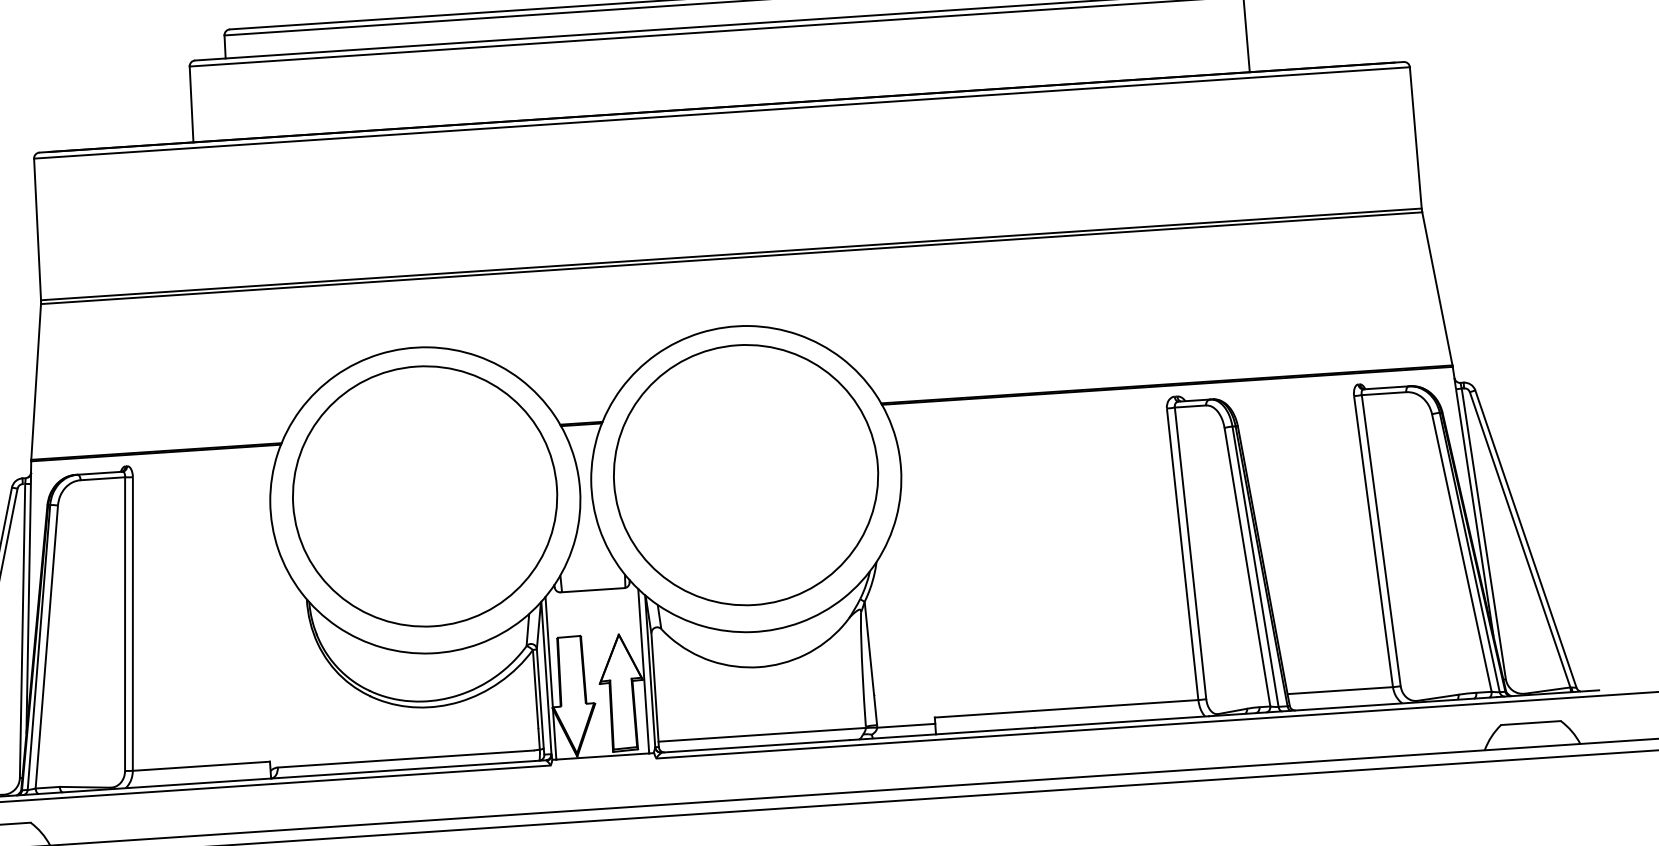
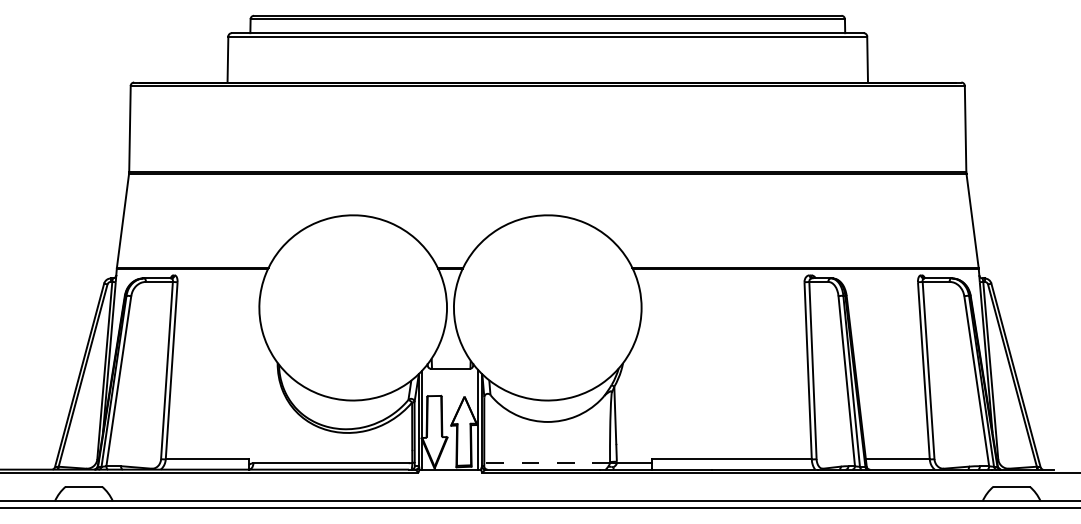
part: (745, 475) -> (547, 305), removed
part: (423, 496) -> (352, 305), removed
line: (762, 734) -> (547, 462), solid -> dashed

